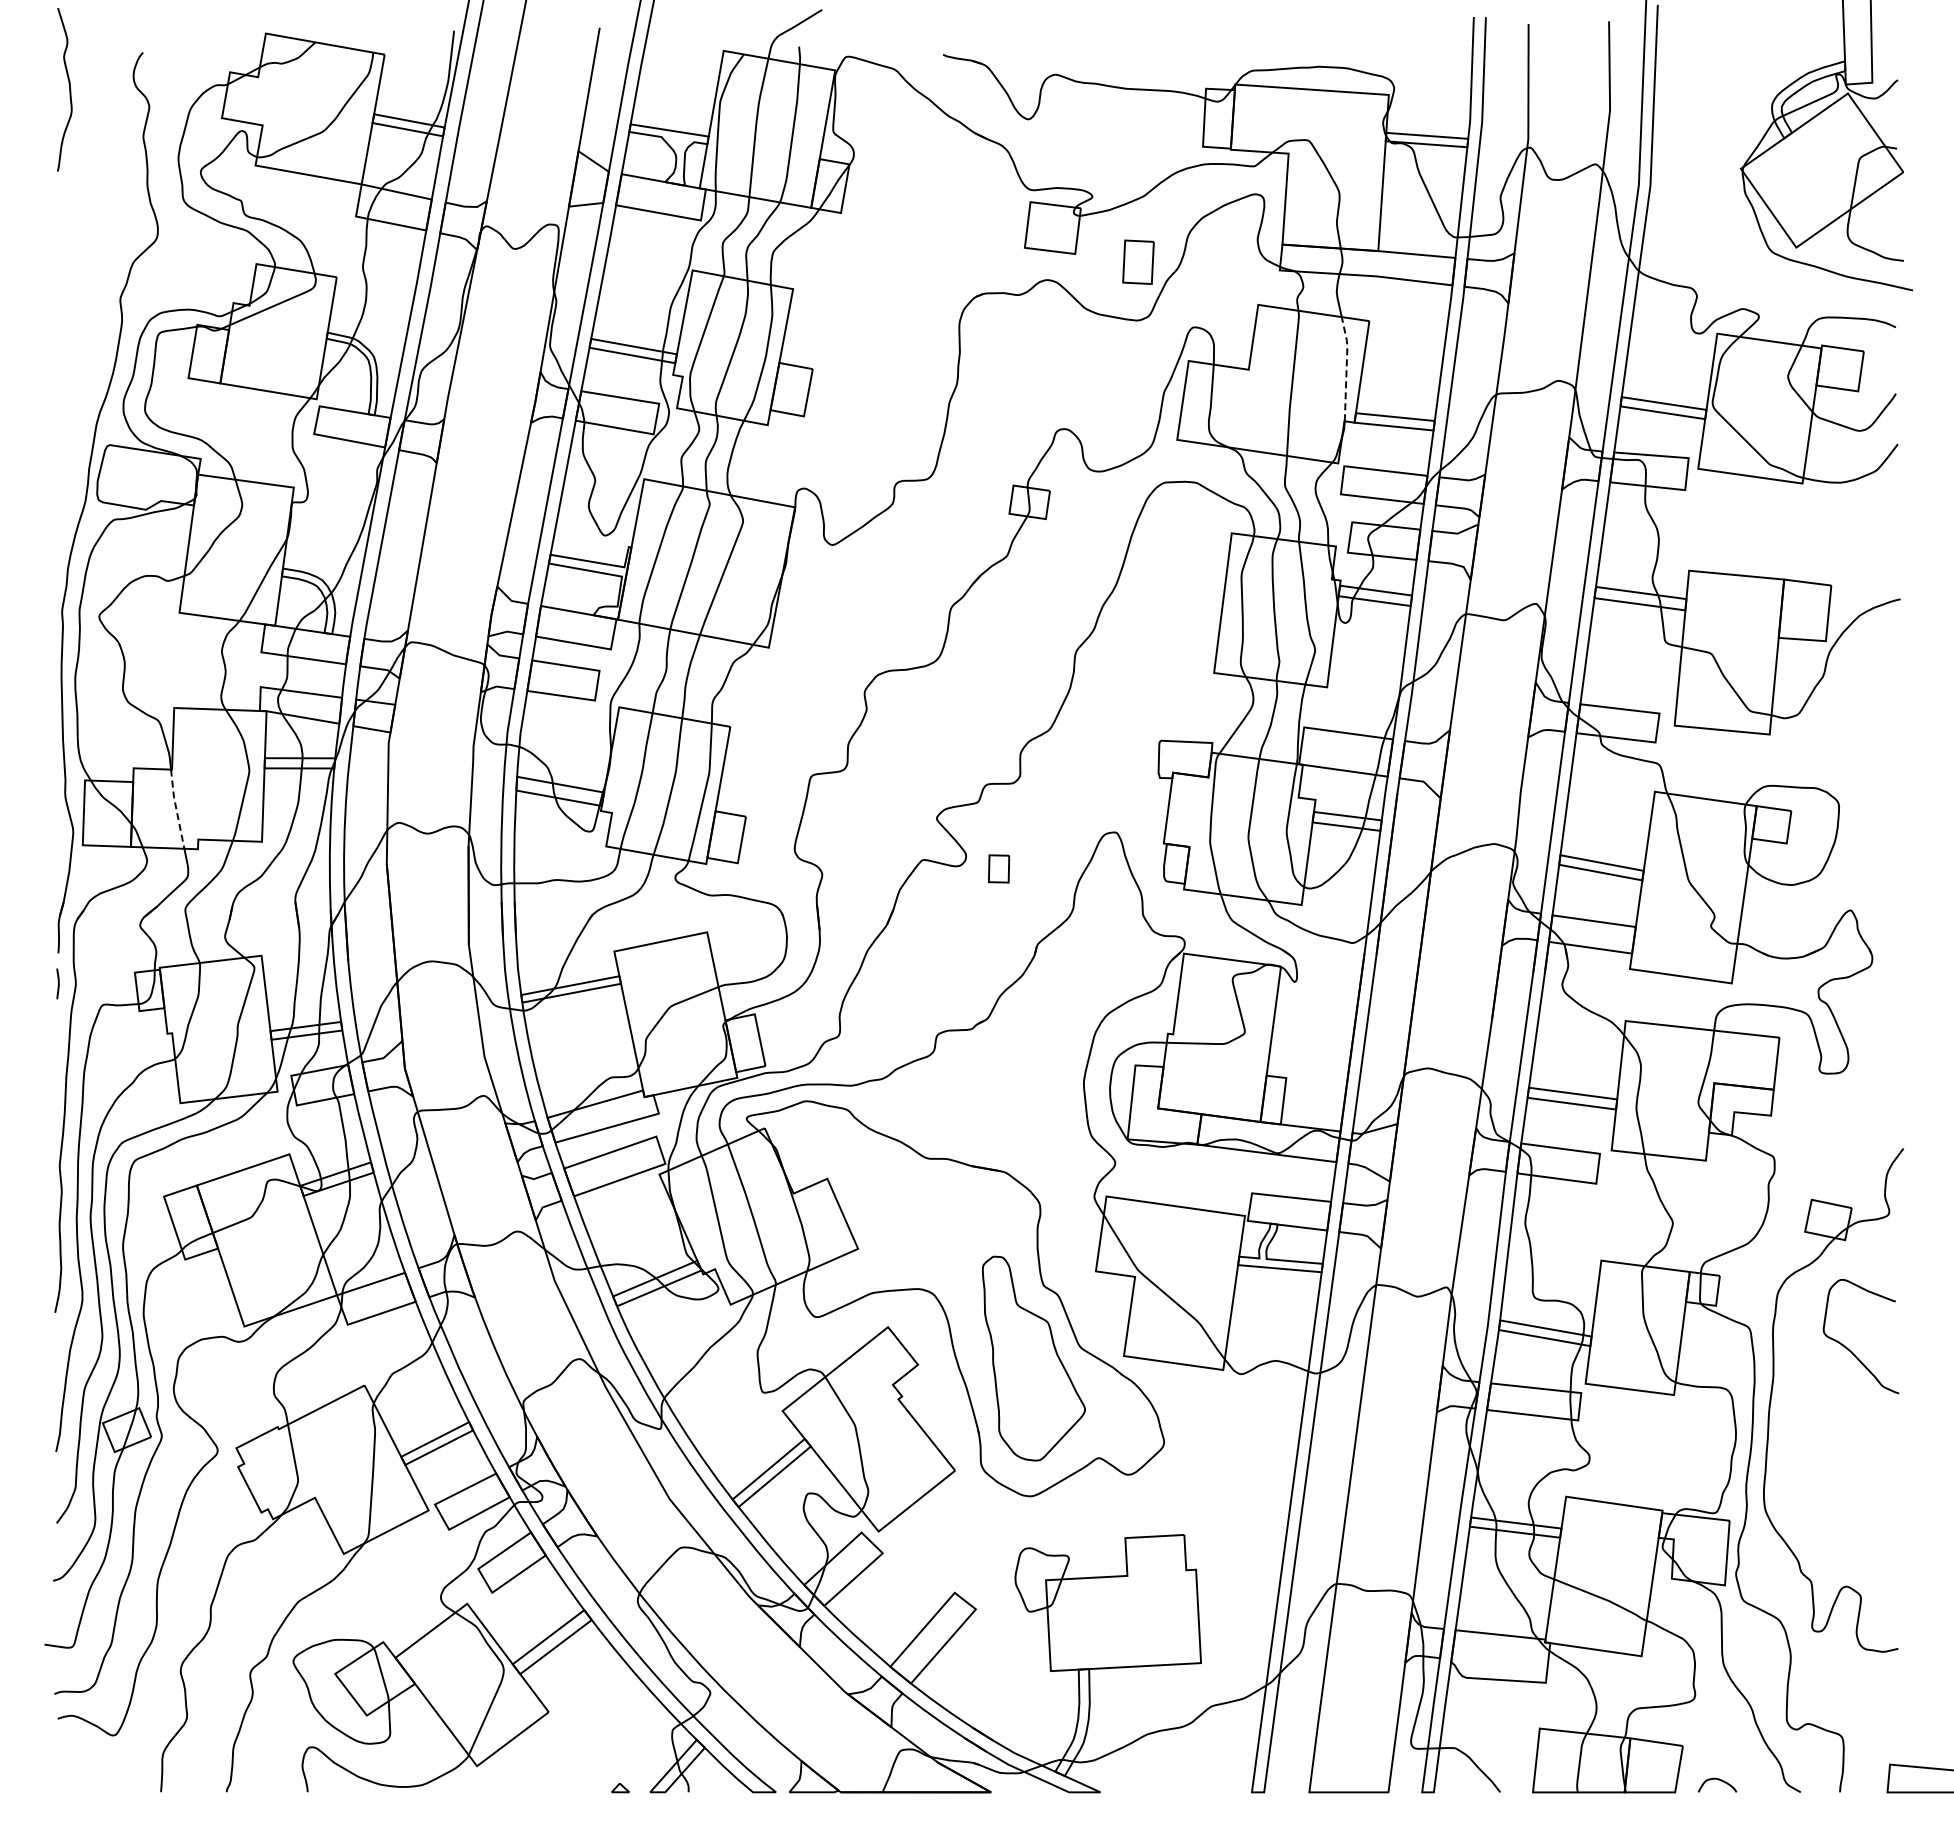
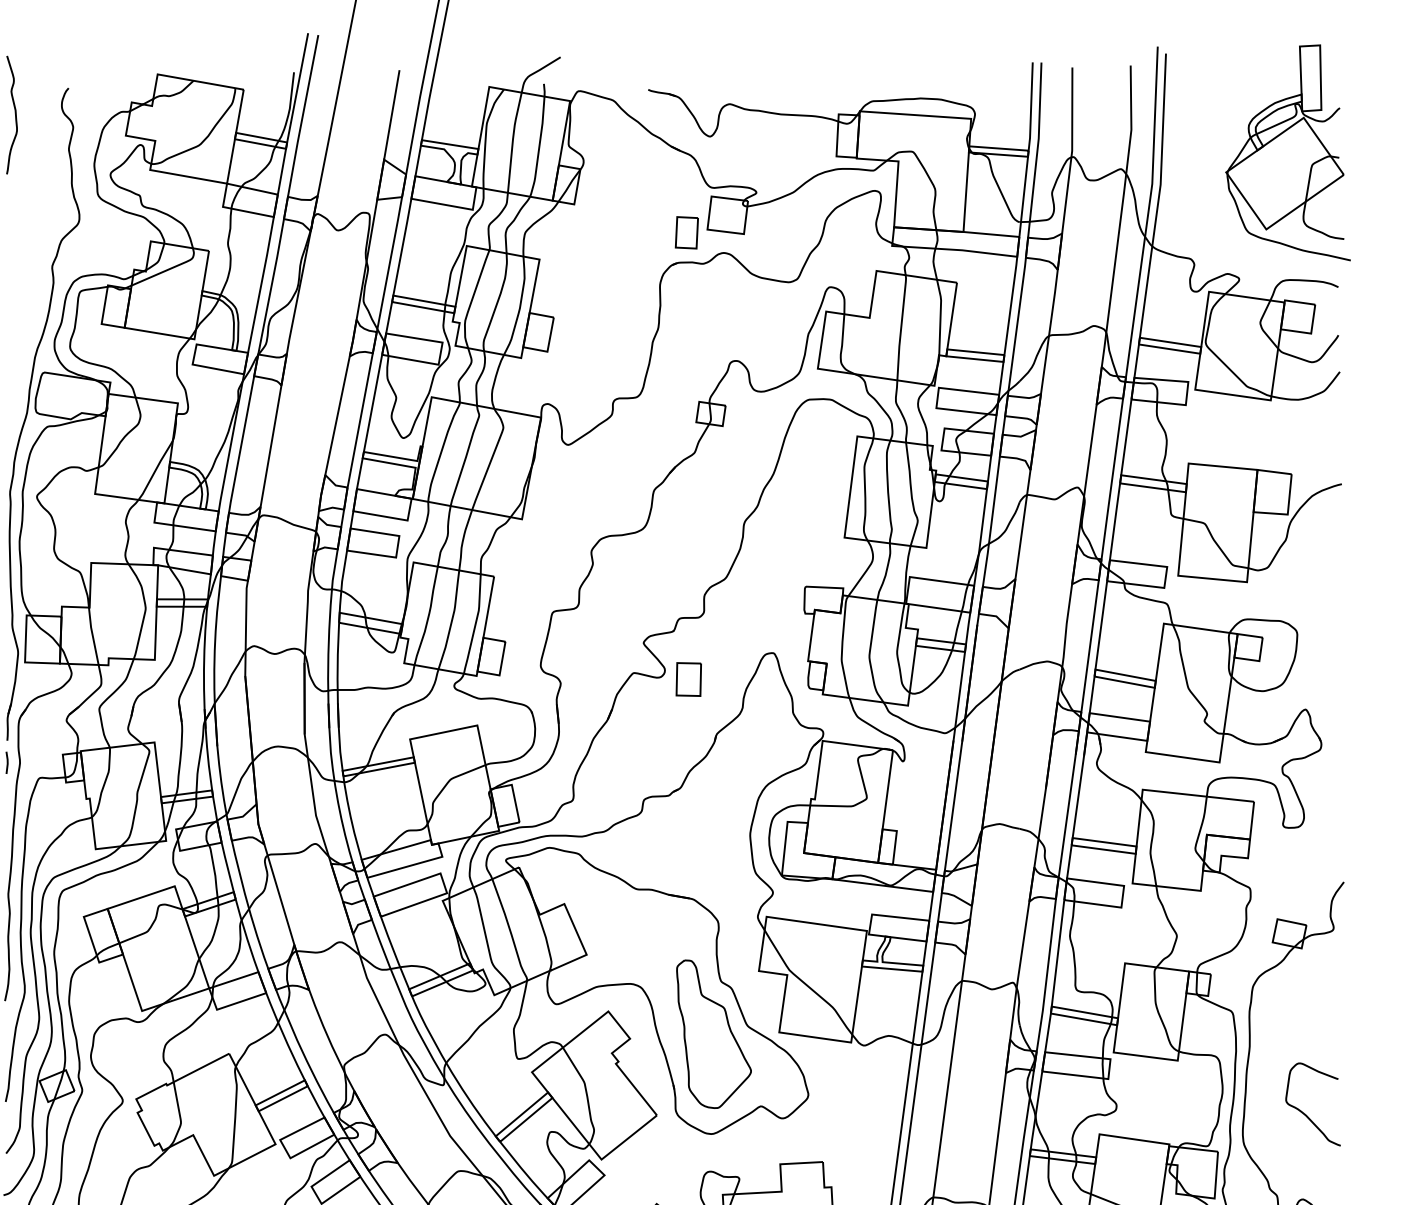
part: (1138, 261) -> (686, 232), moved
line: (1346, 367) -> (940, 316), dashed -> solid
line: (176, 808) -> (92, 635), dashed -> solid
part: (998, 868) -> (688, 679), size x1.67
curve: (1851, 1350) -> (1306, 1114), moved

